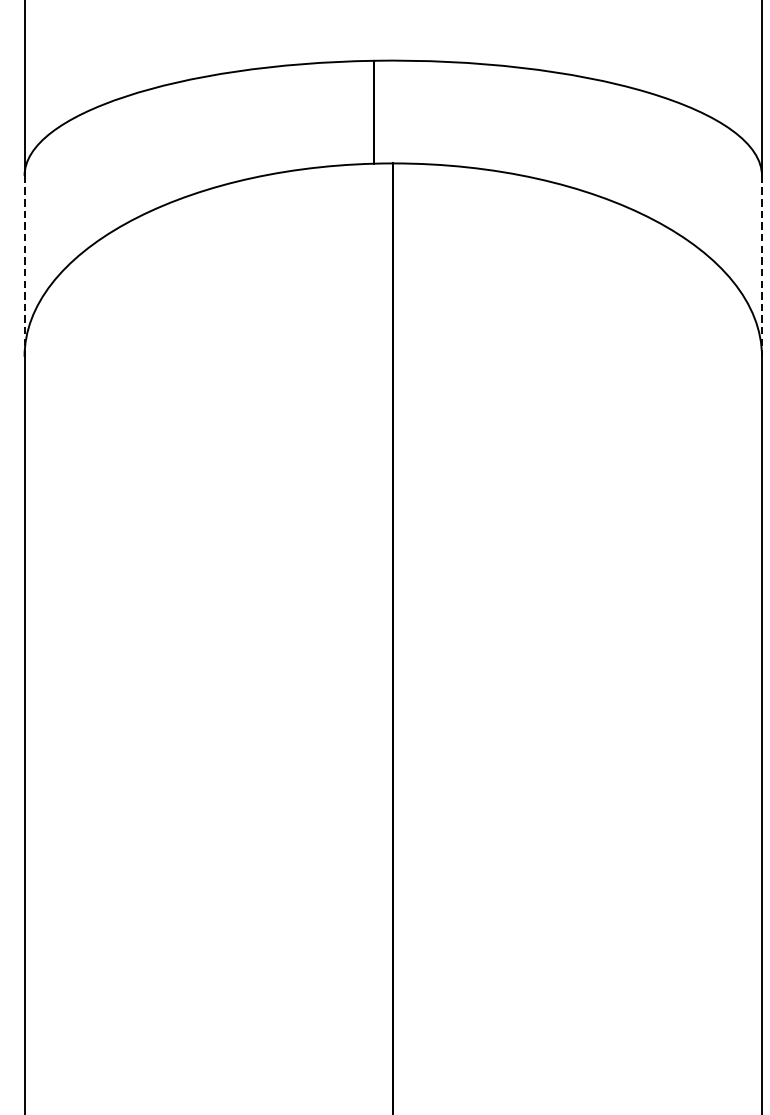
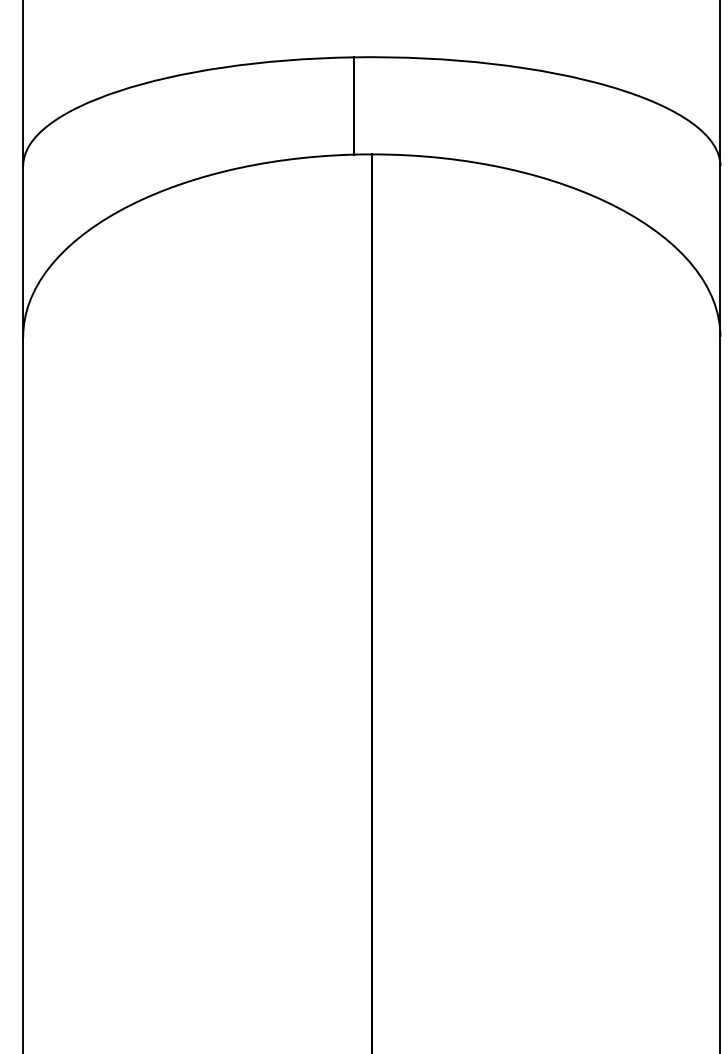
line: (24, 266) -> (23, 251), dashed -> solid
line: (762, 266) -> (720, 251), dashed -> solid

